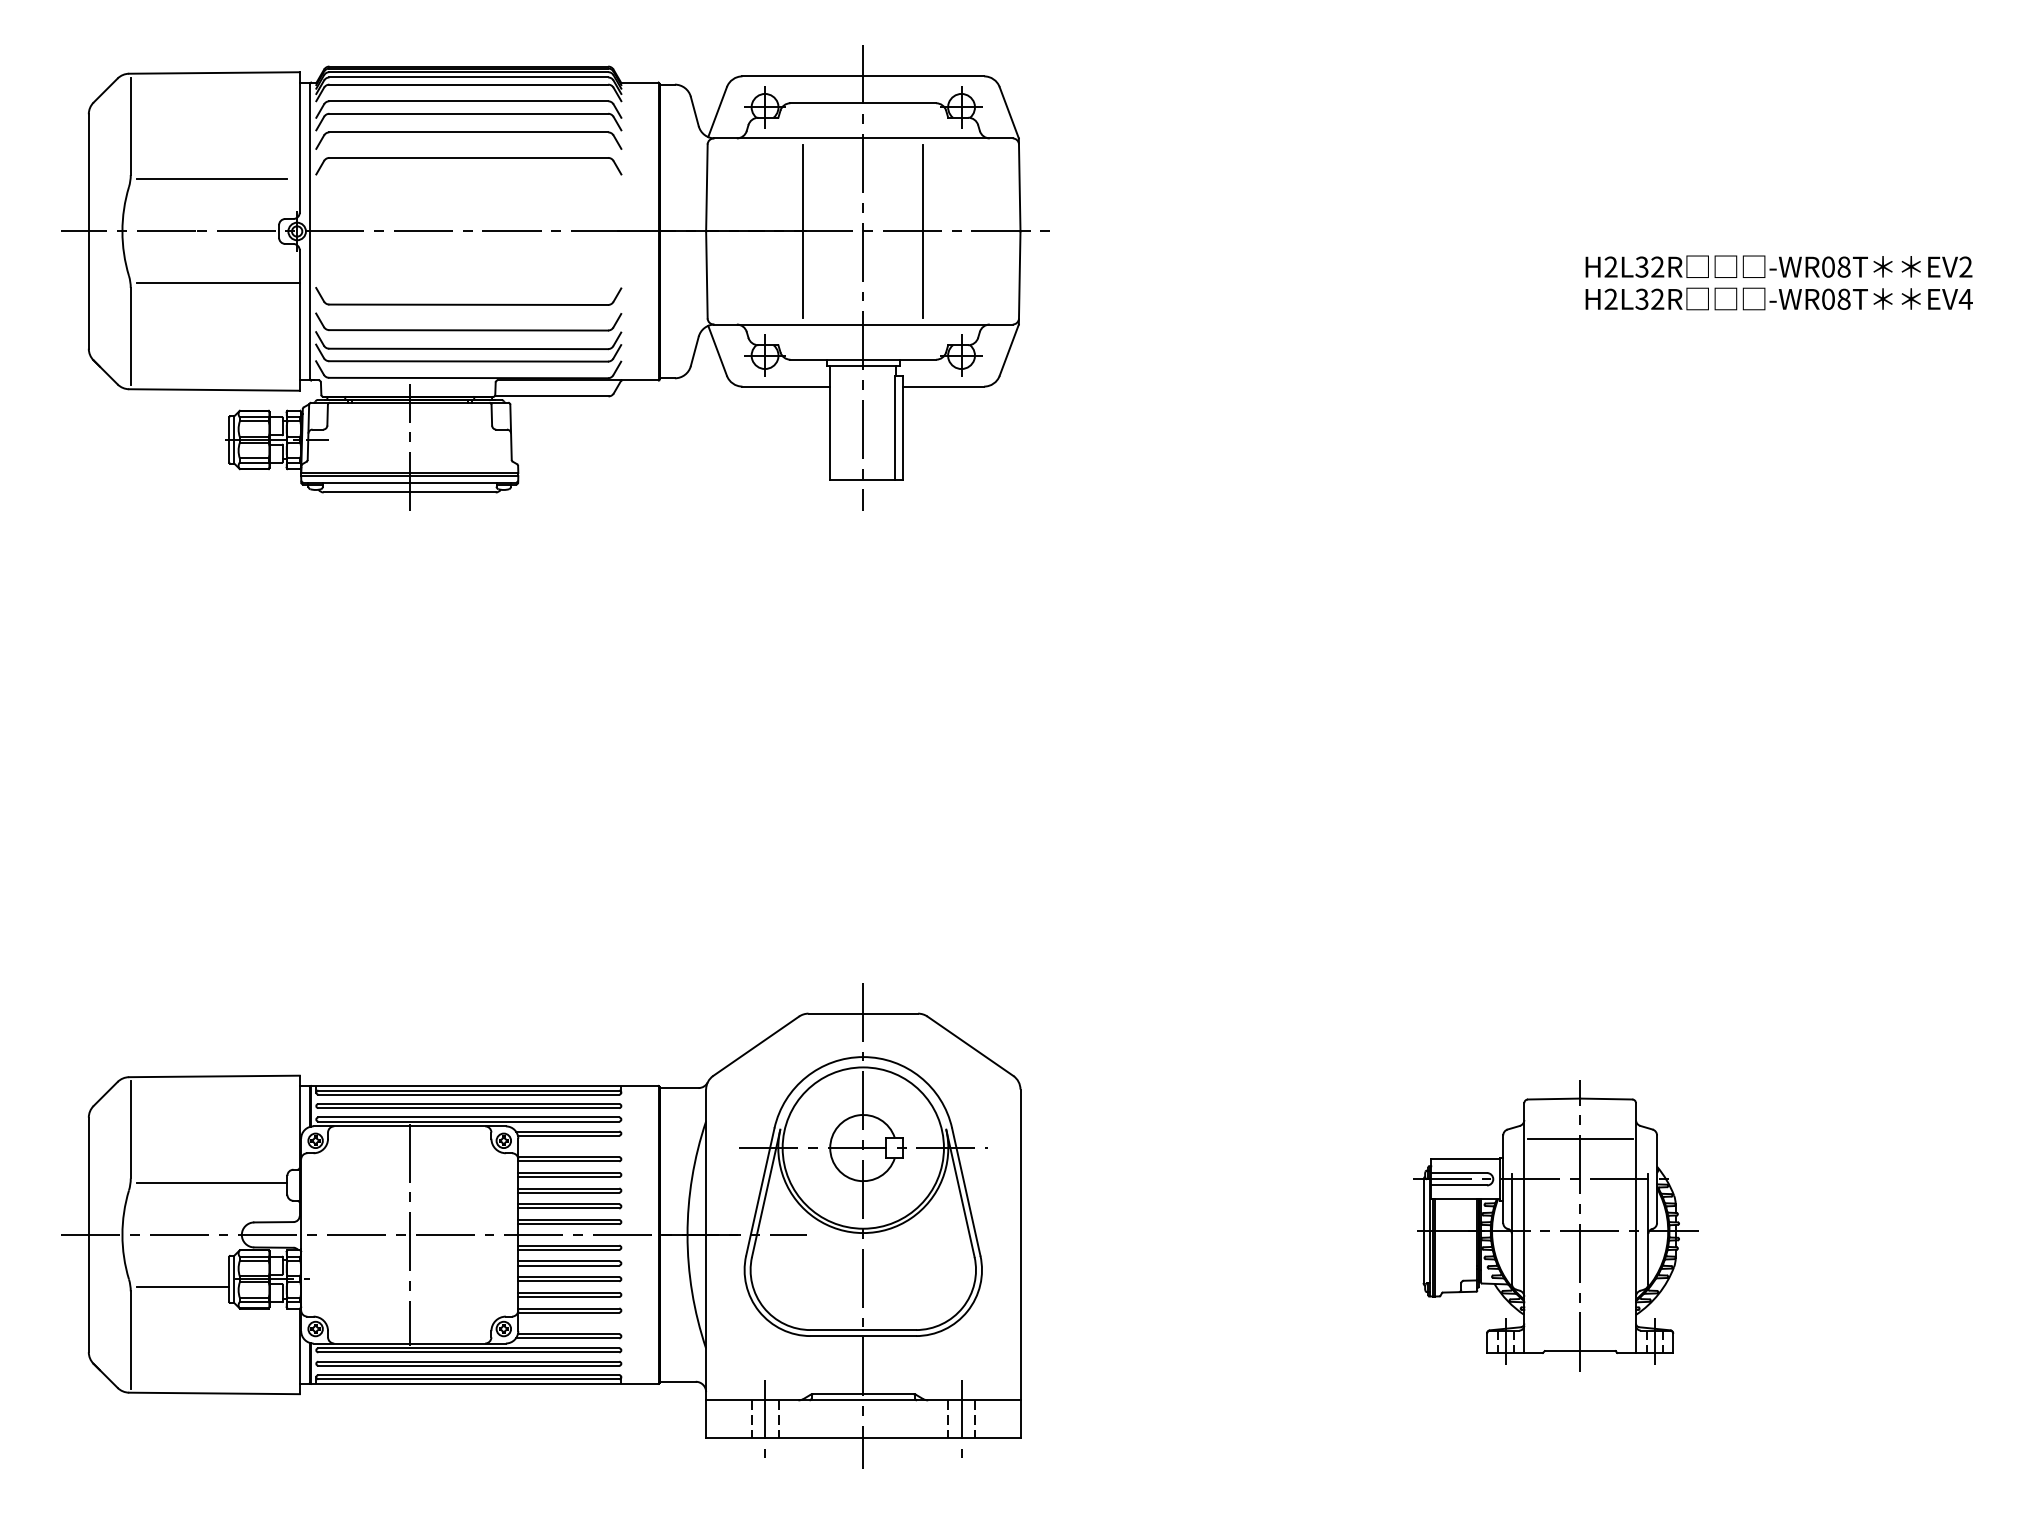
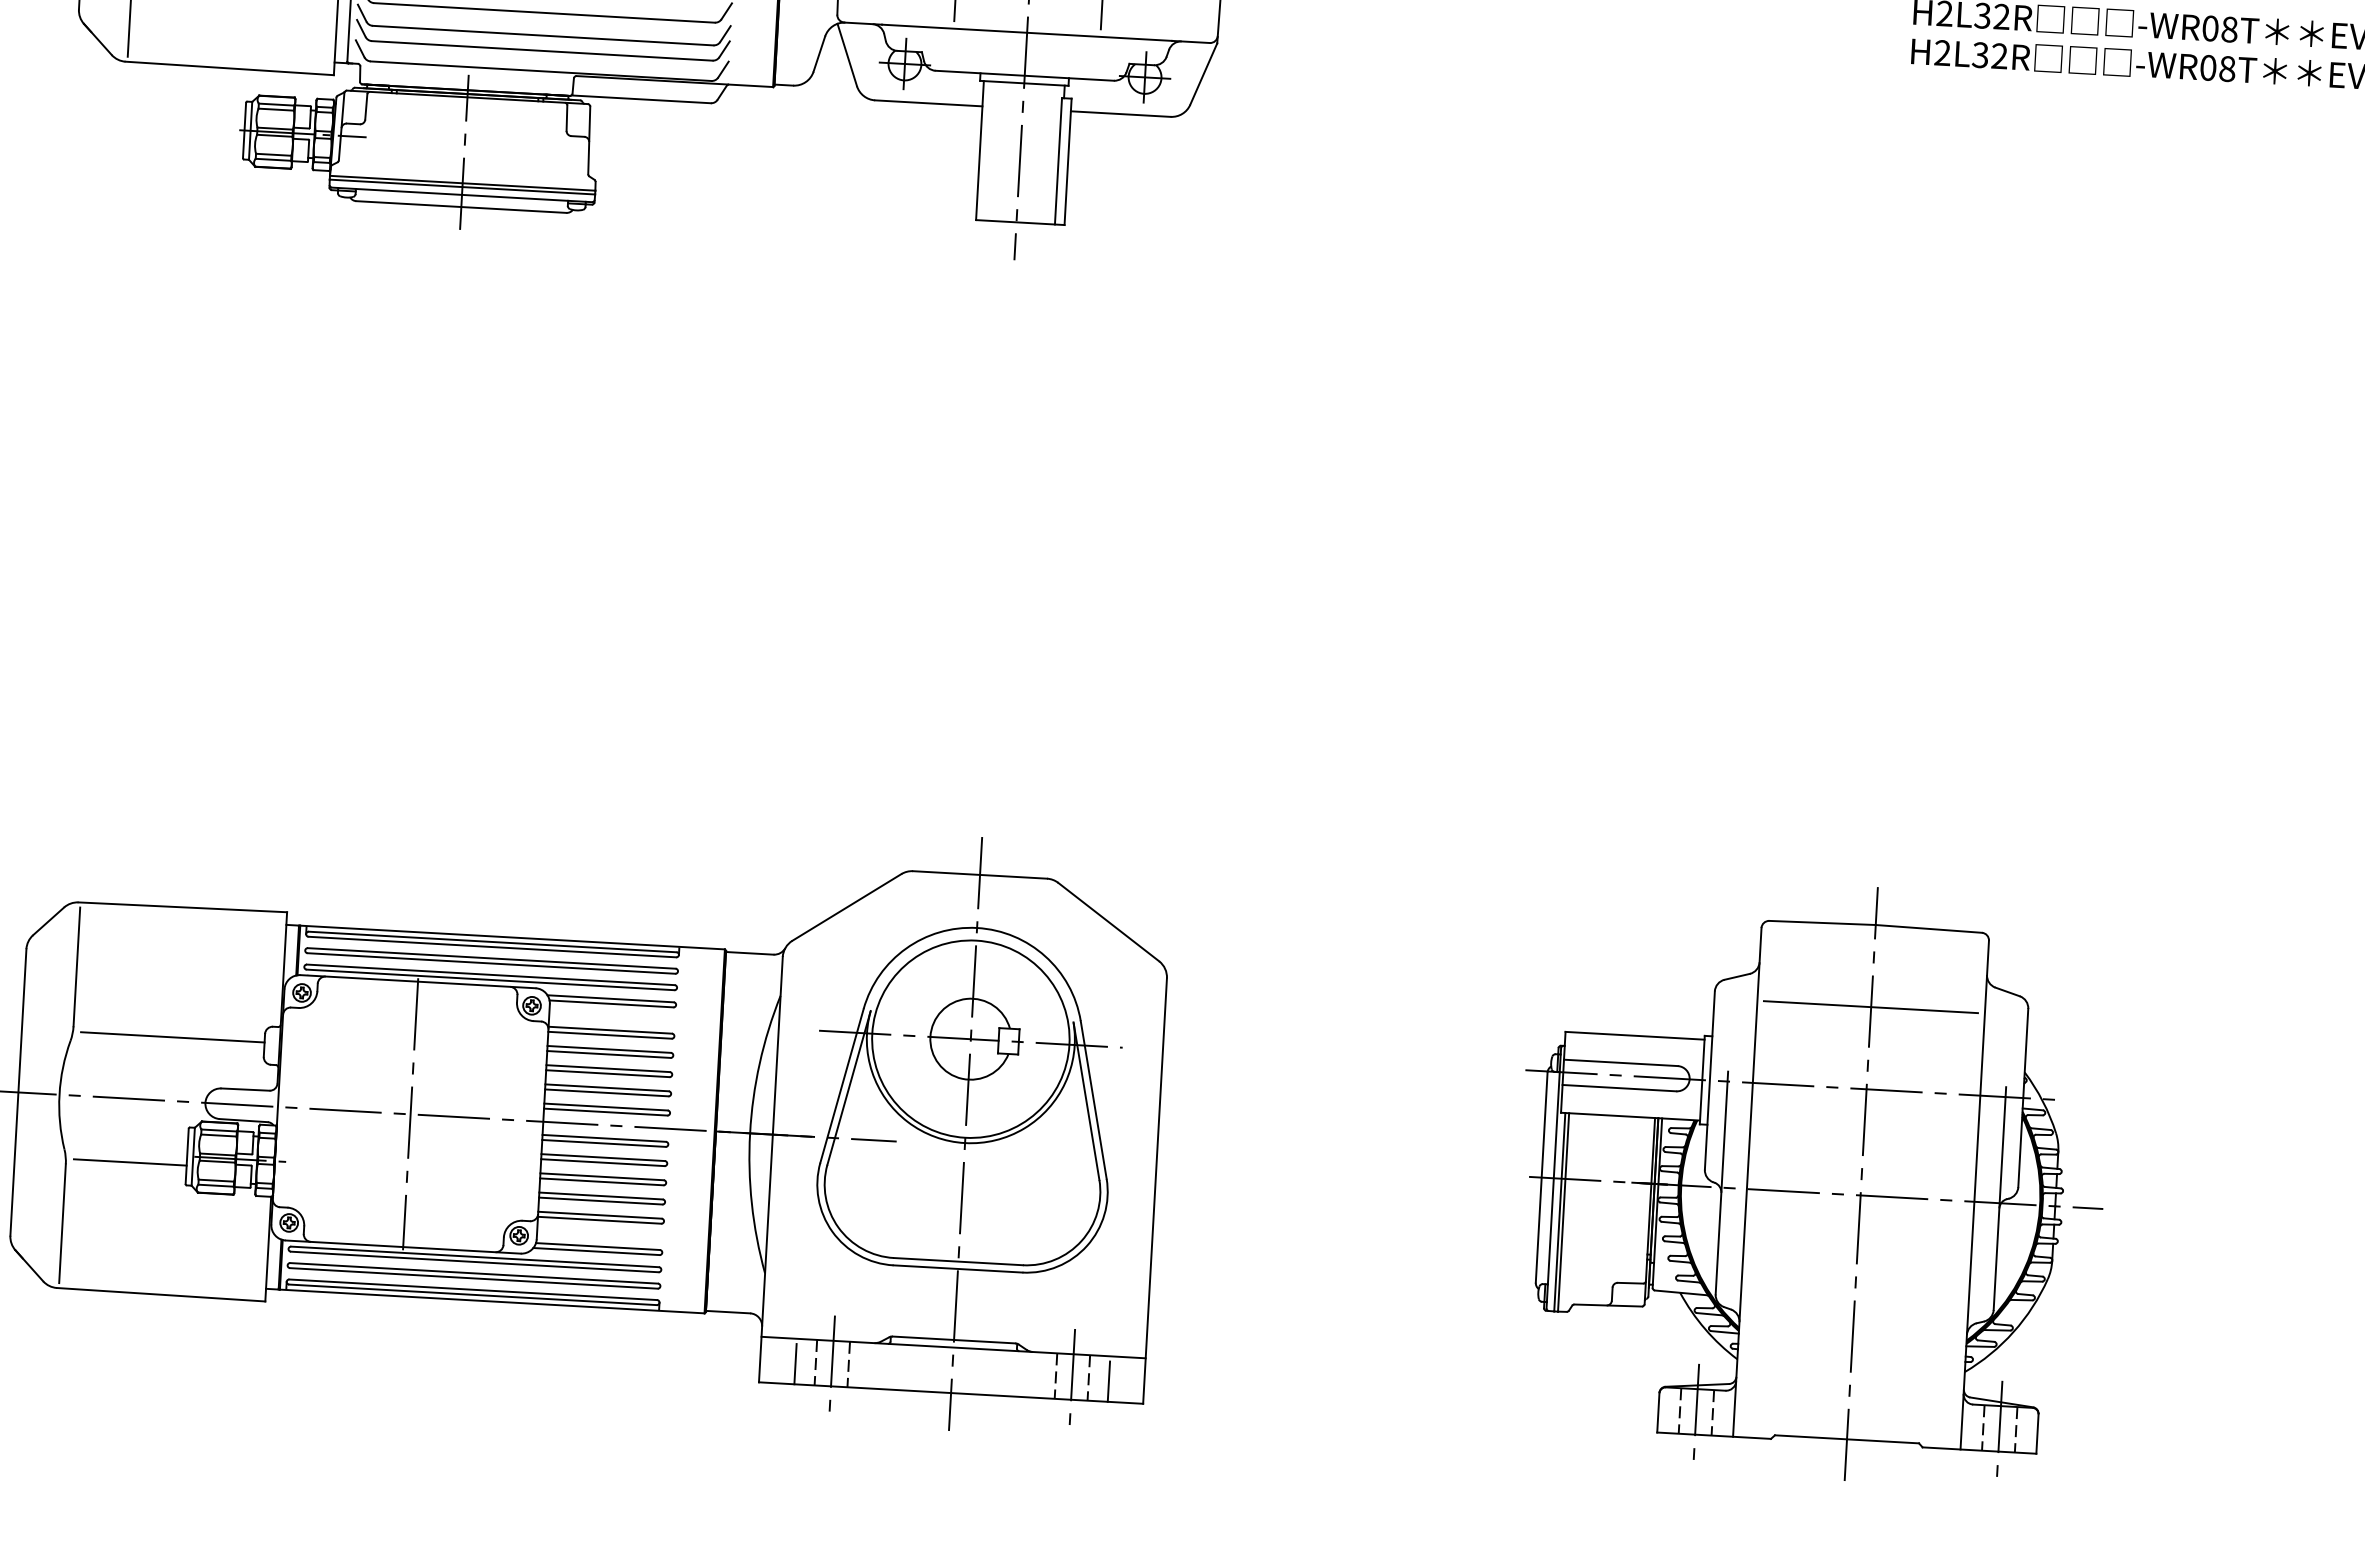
part: (1555, 1225) -> (1811, 1181), size x1.67
line: (735, 1420) -> (796, 1363), added
line: (991, 1420) -> (1108, 1380), added

